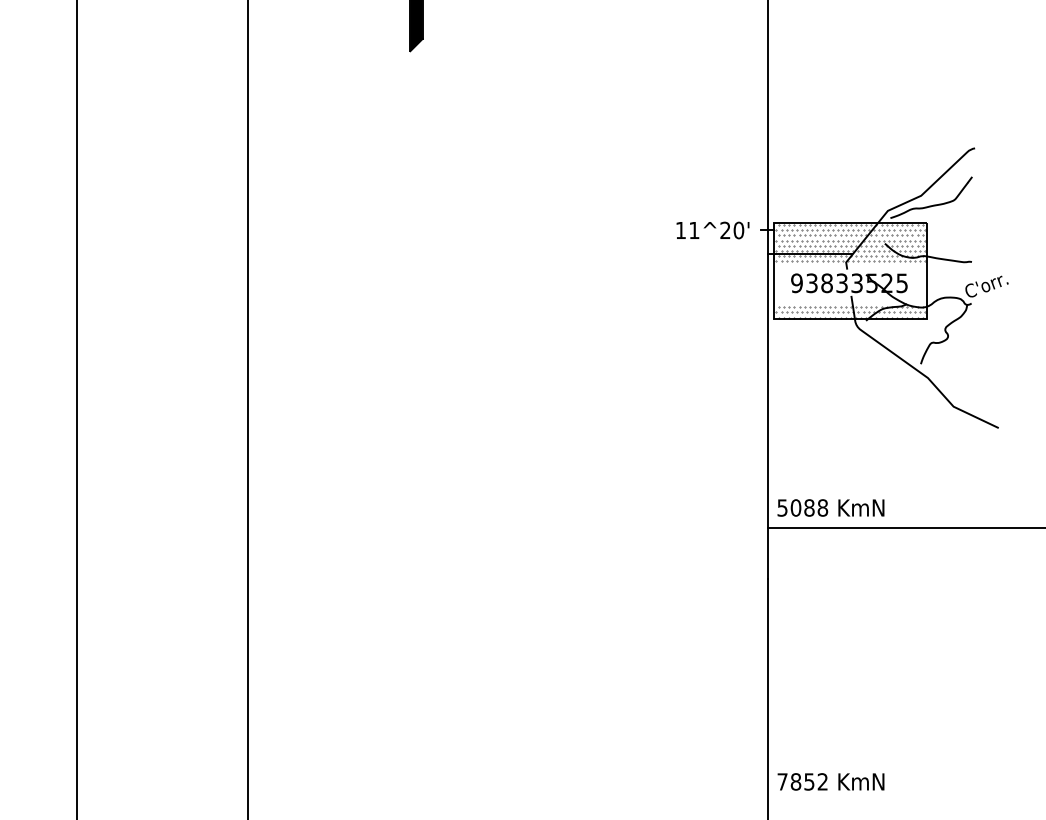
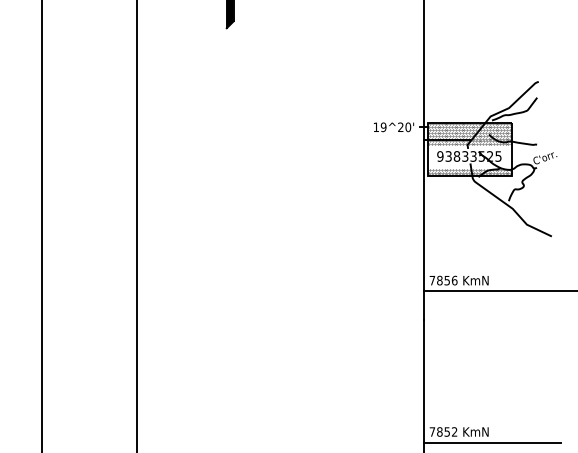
text: (694, 230) -> (383, 127), 11^ -> 19^
text: (802, 507) -> (443, 280), 5088 -> 7856
line: (891, 800) -> (492, 442), added

